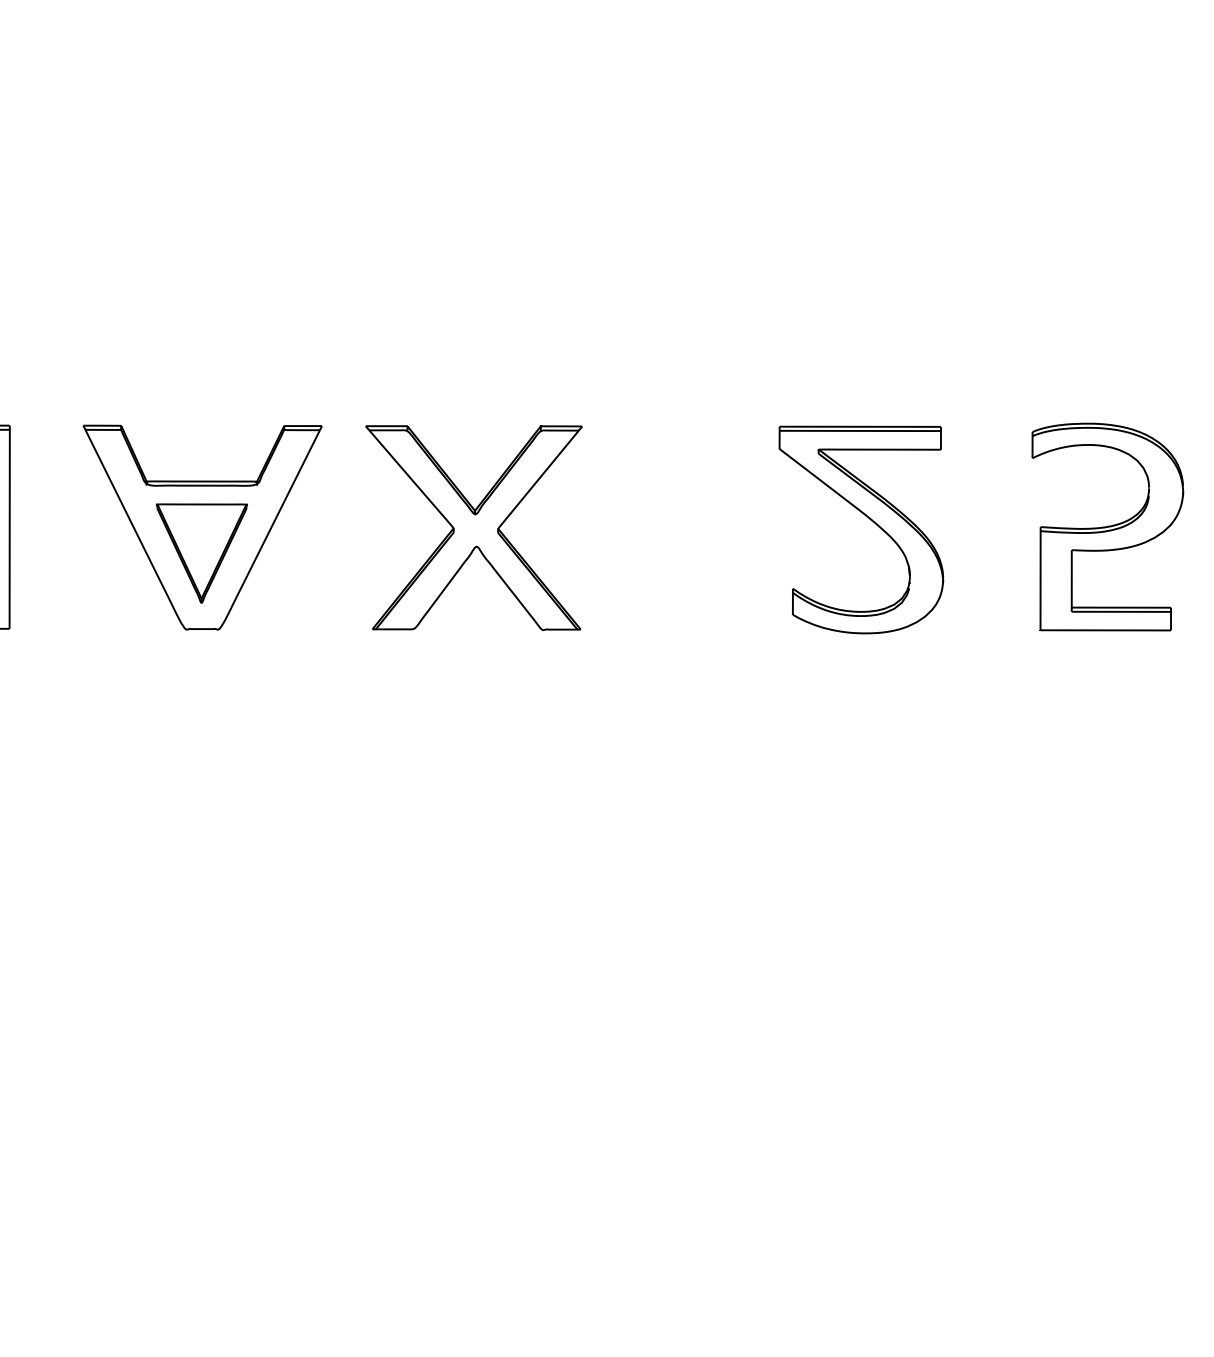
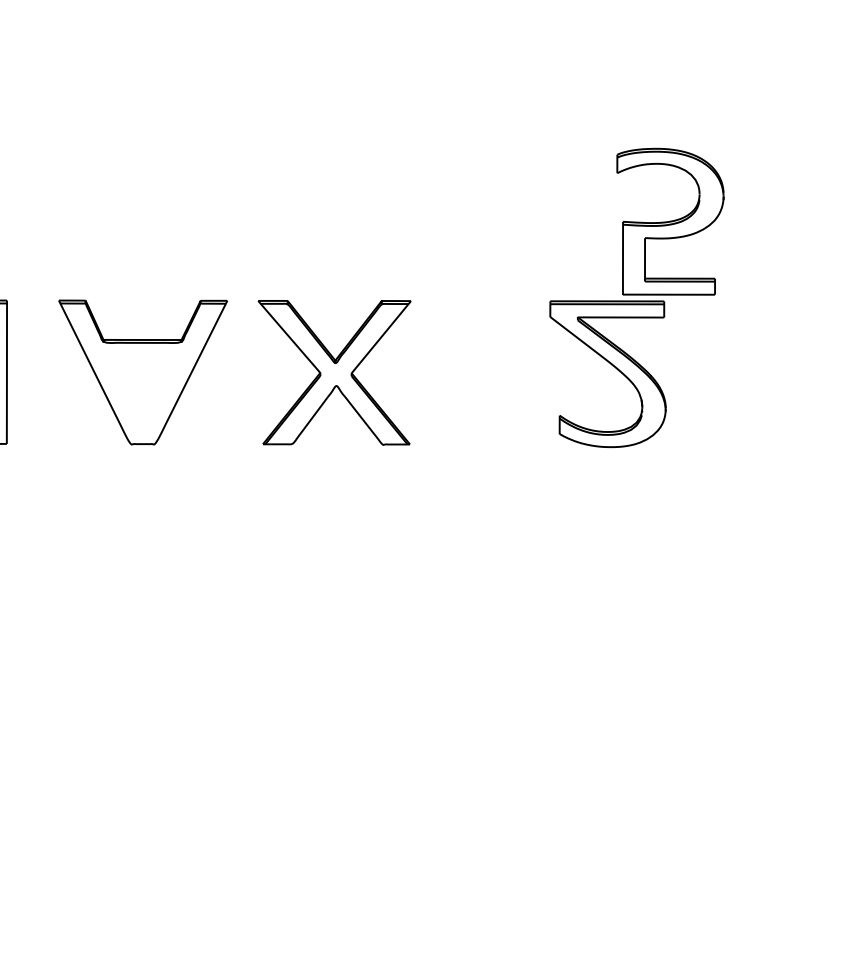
part: (1107, 526) -> (670, 221), moved
part: (201, 553) -> (142, 390), removed

